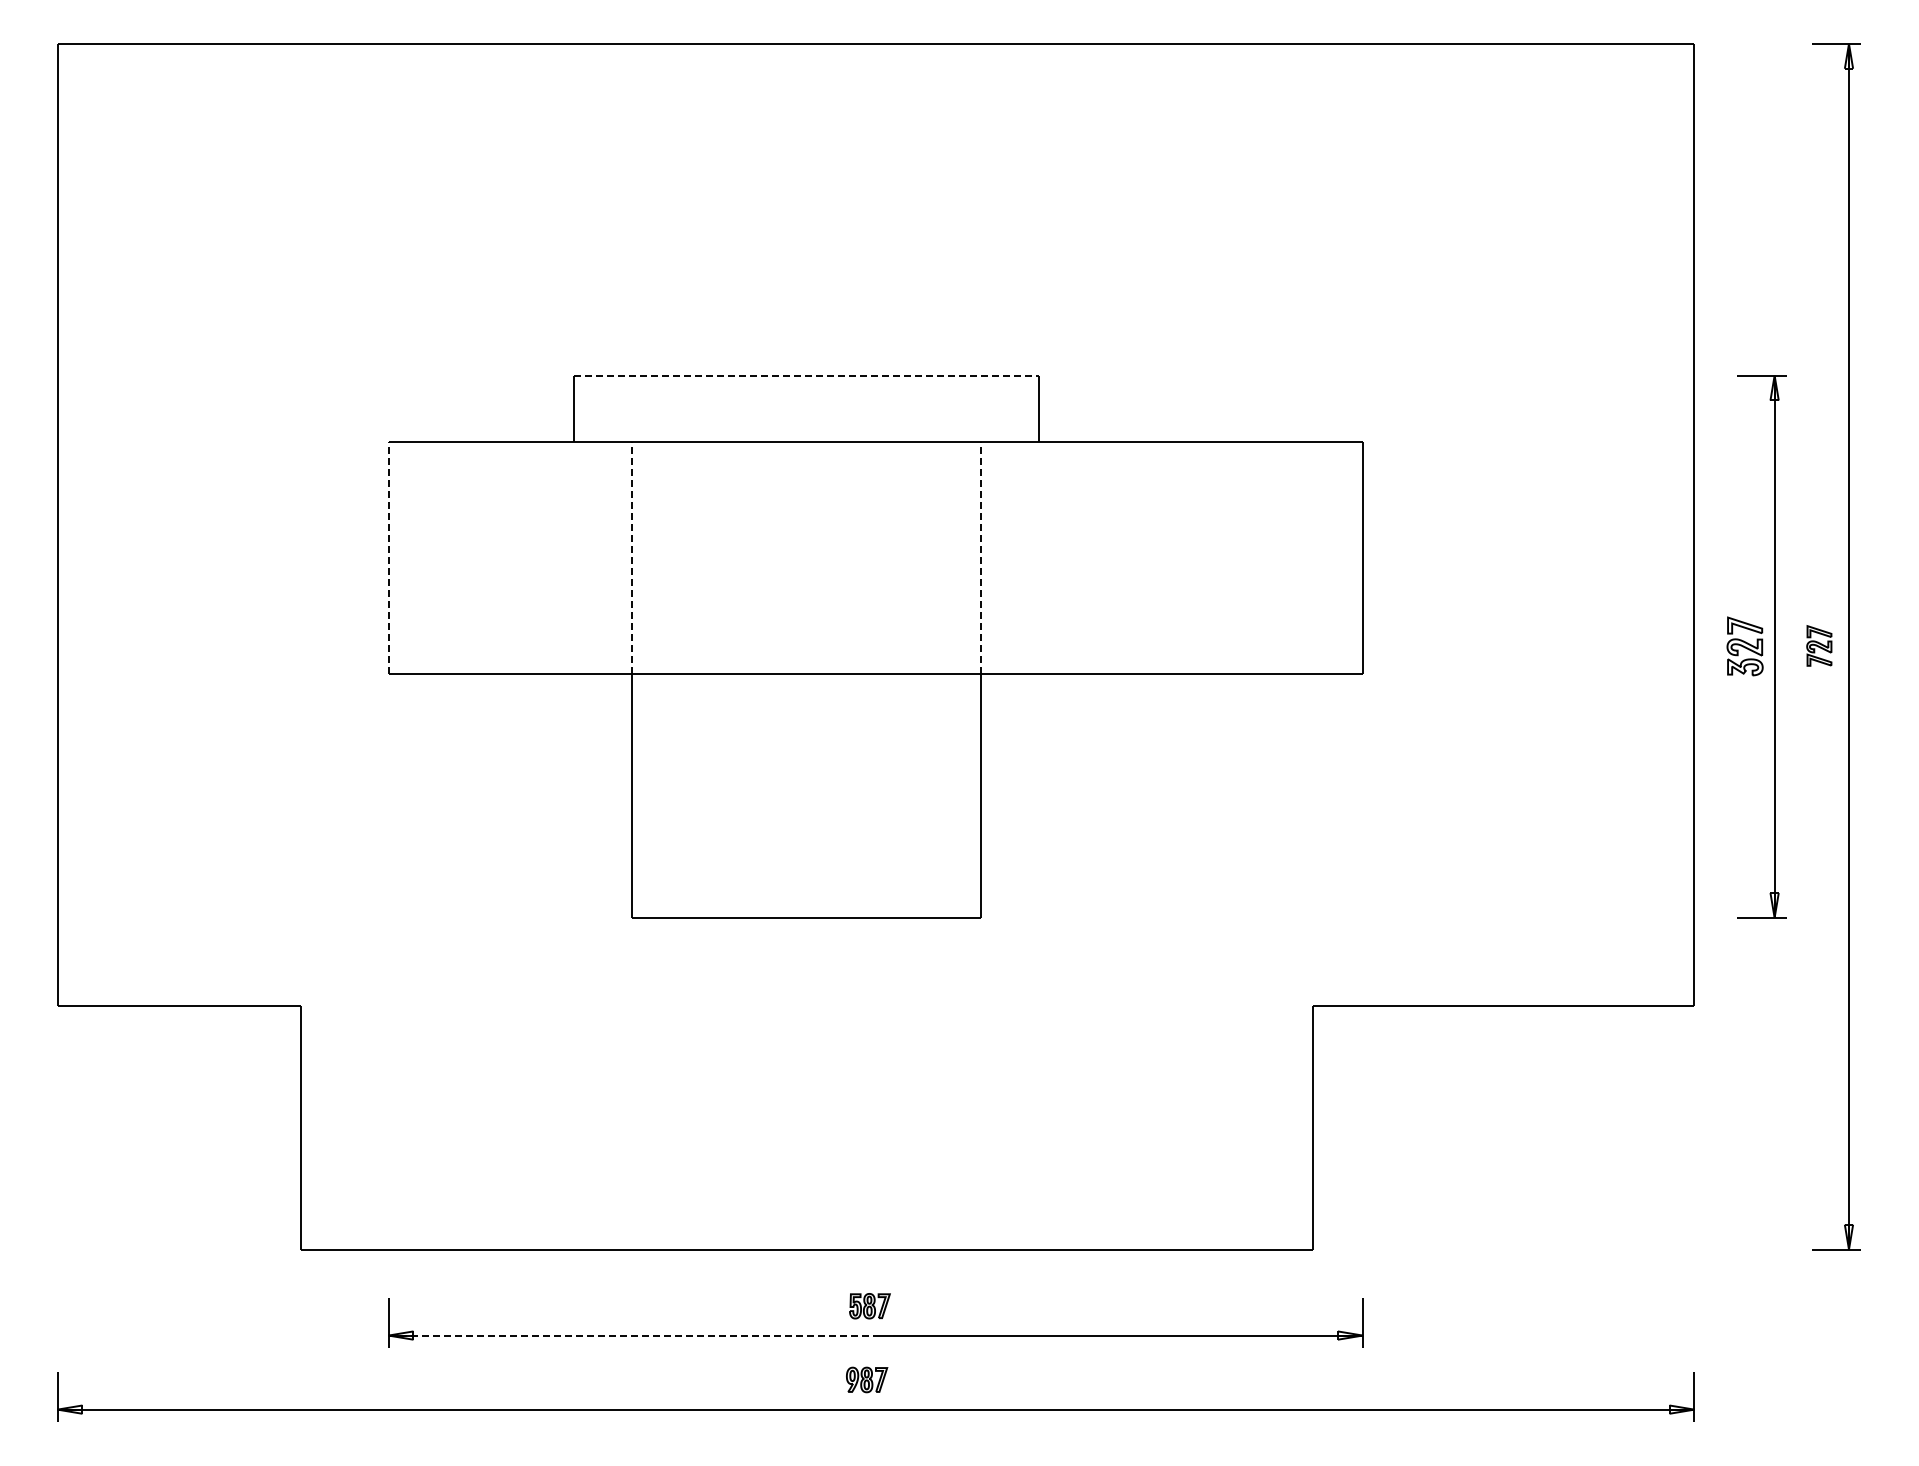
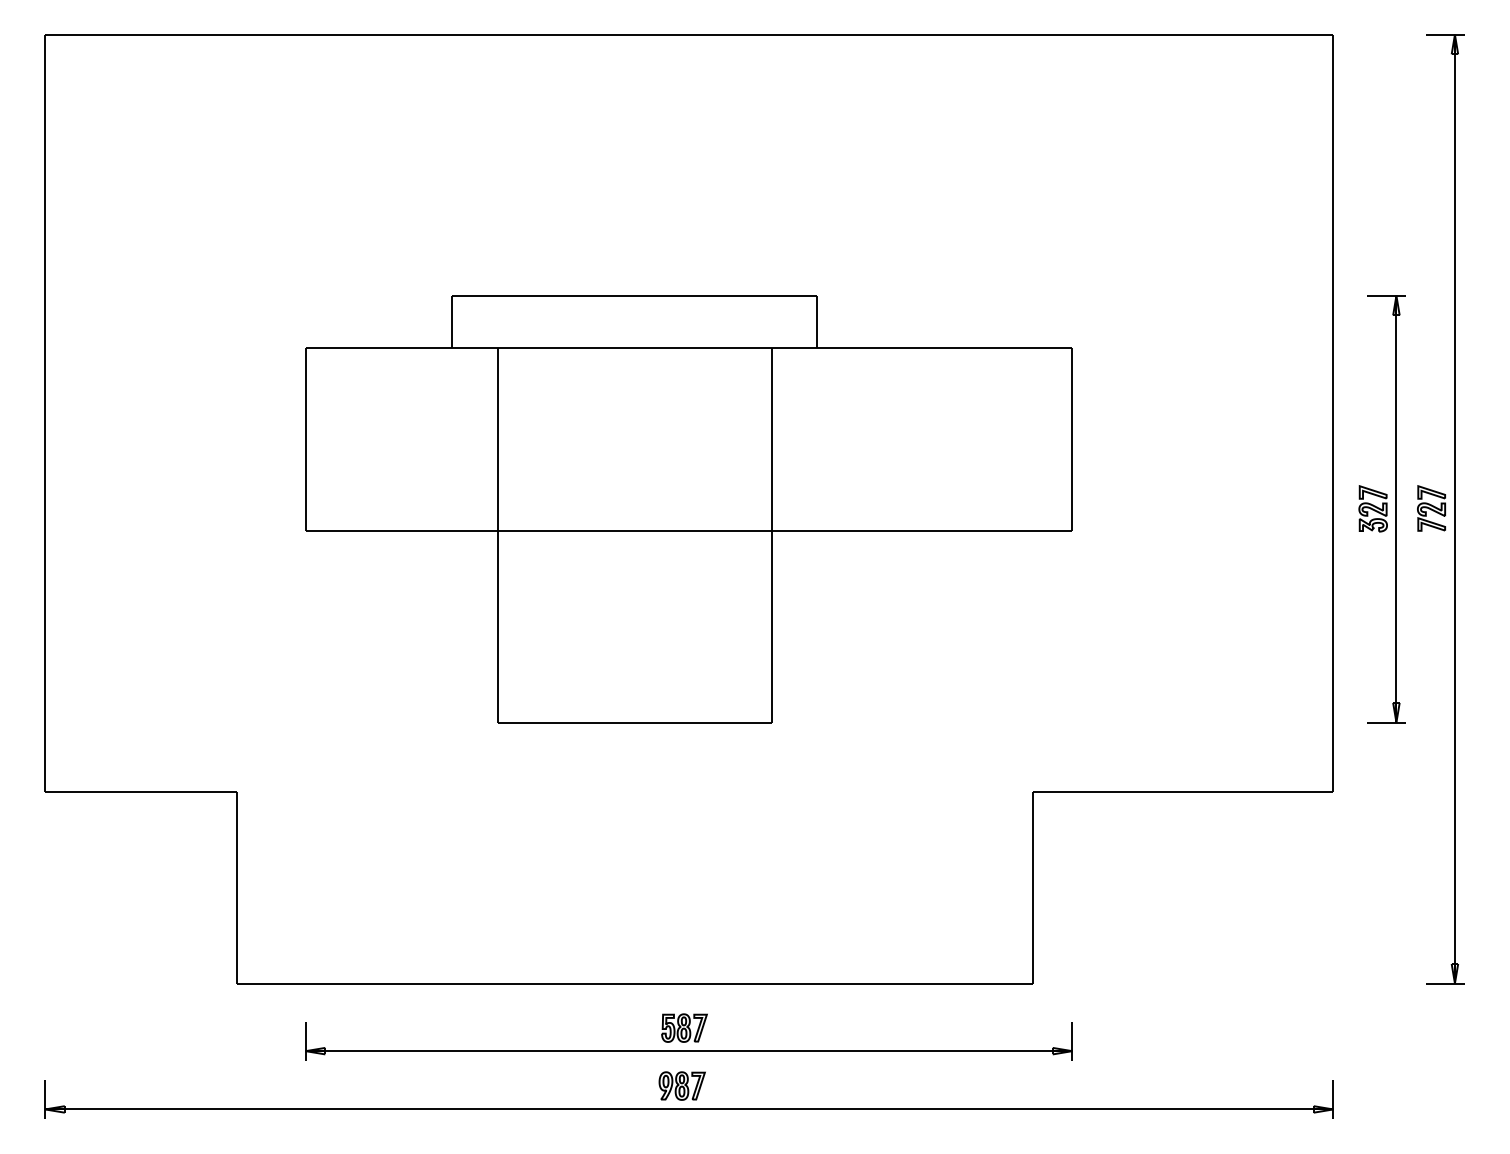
line: (807, 375) -> (635, 295), dashed -> solid
line: (388, 557) -> (305, 438), dashed -> solid
line: (632, 557) -> (497, 438), dashed -> solid
line: (980, 557) -> (771, 438), dashed -> solid
part: (1819, 645) -> (1431, 508), size x1.43
part: (869, 1305) -> (684, 1027), size x1.43
line: (632, 1335) -> (497, 1051), dashed -> solid
part: (866, 1379) -> (681, 1085), size x1.43

